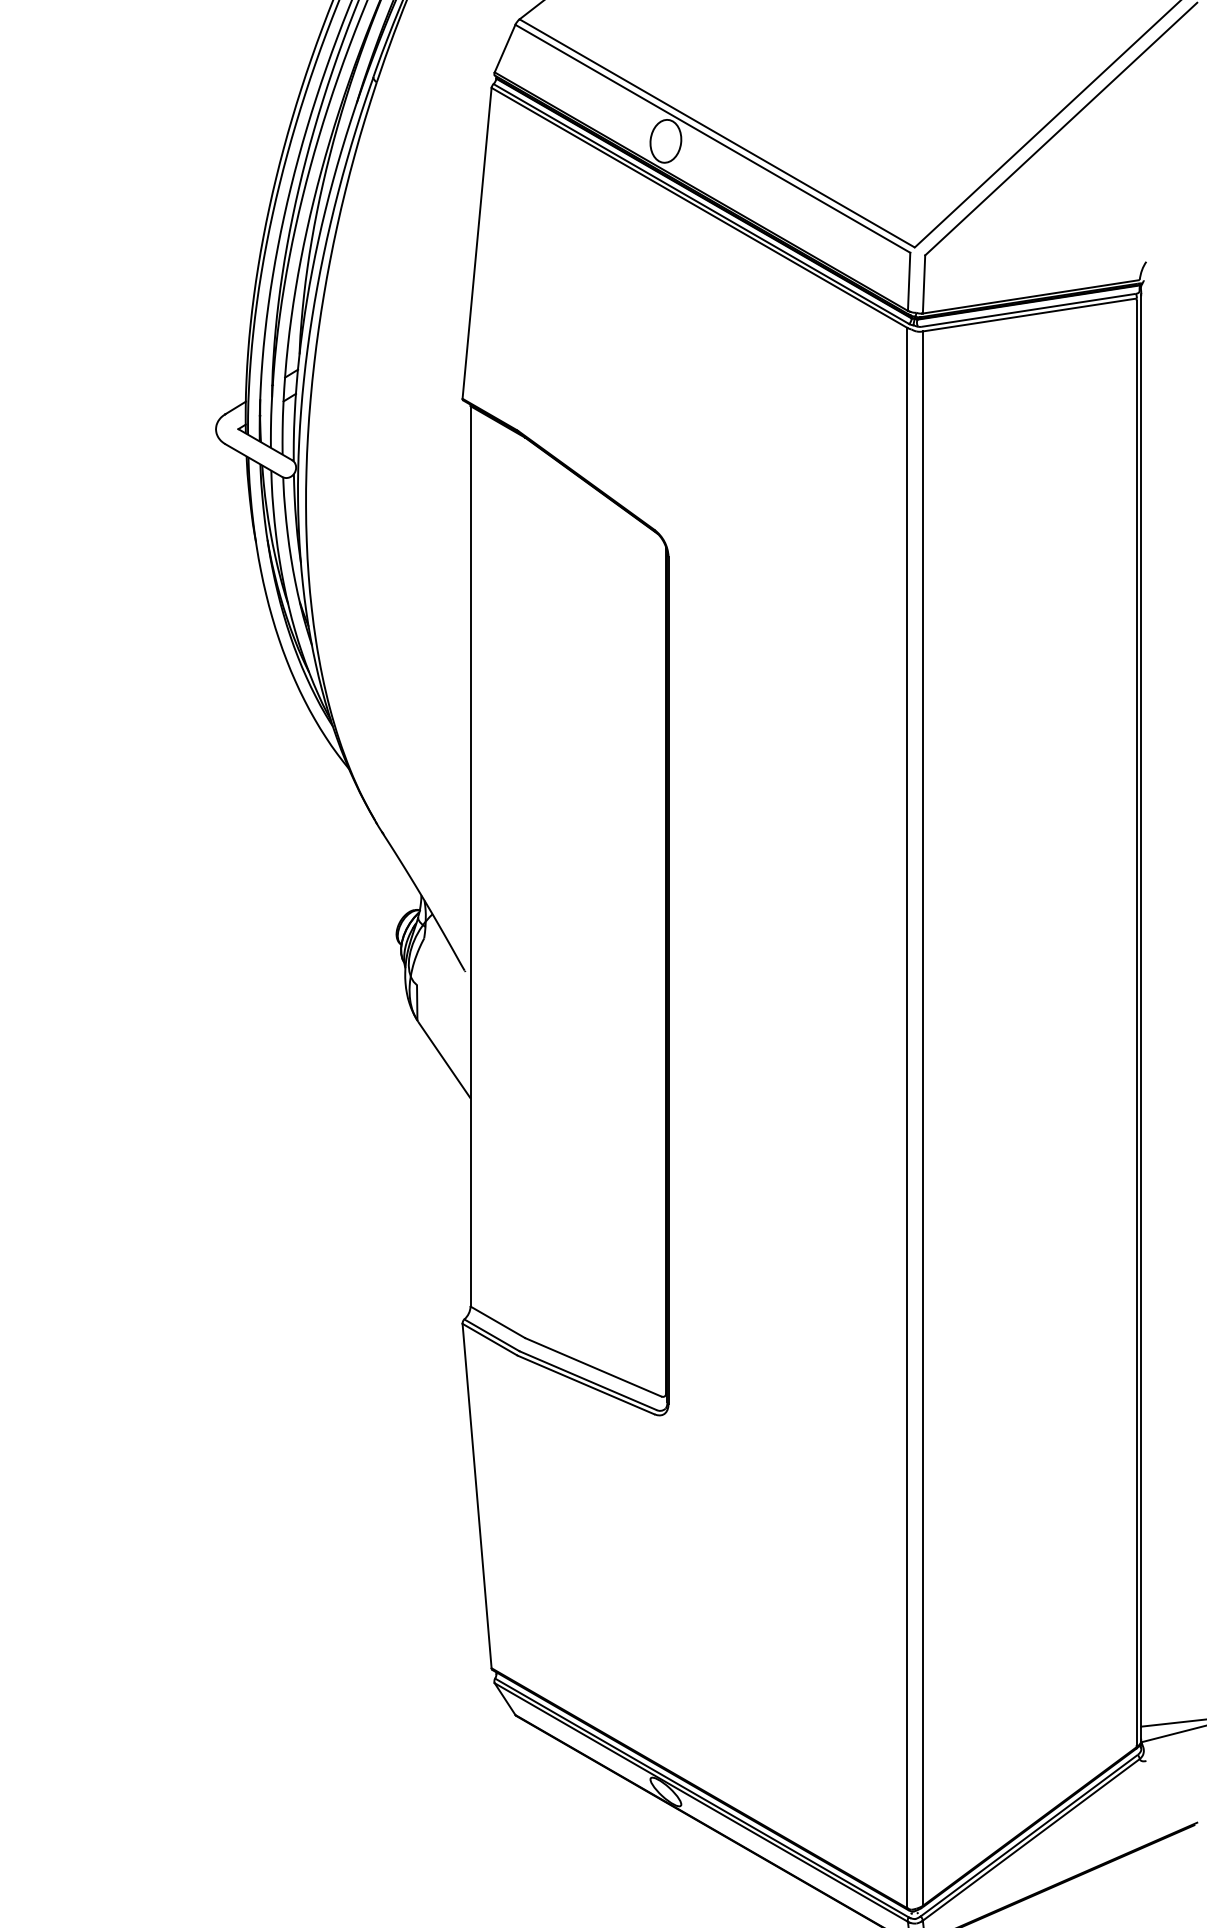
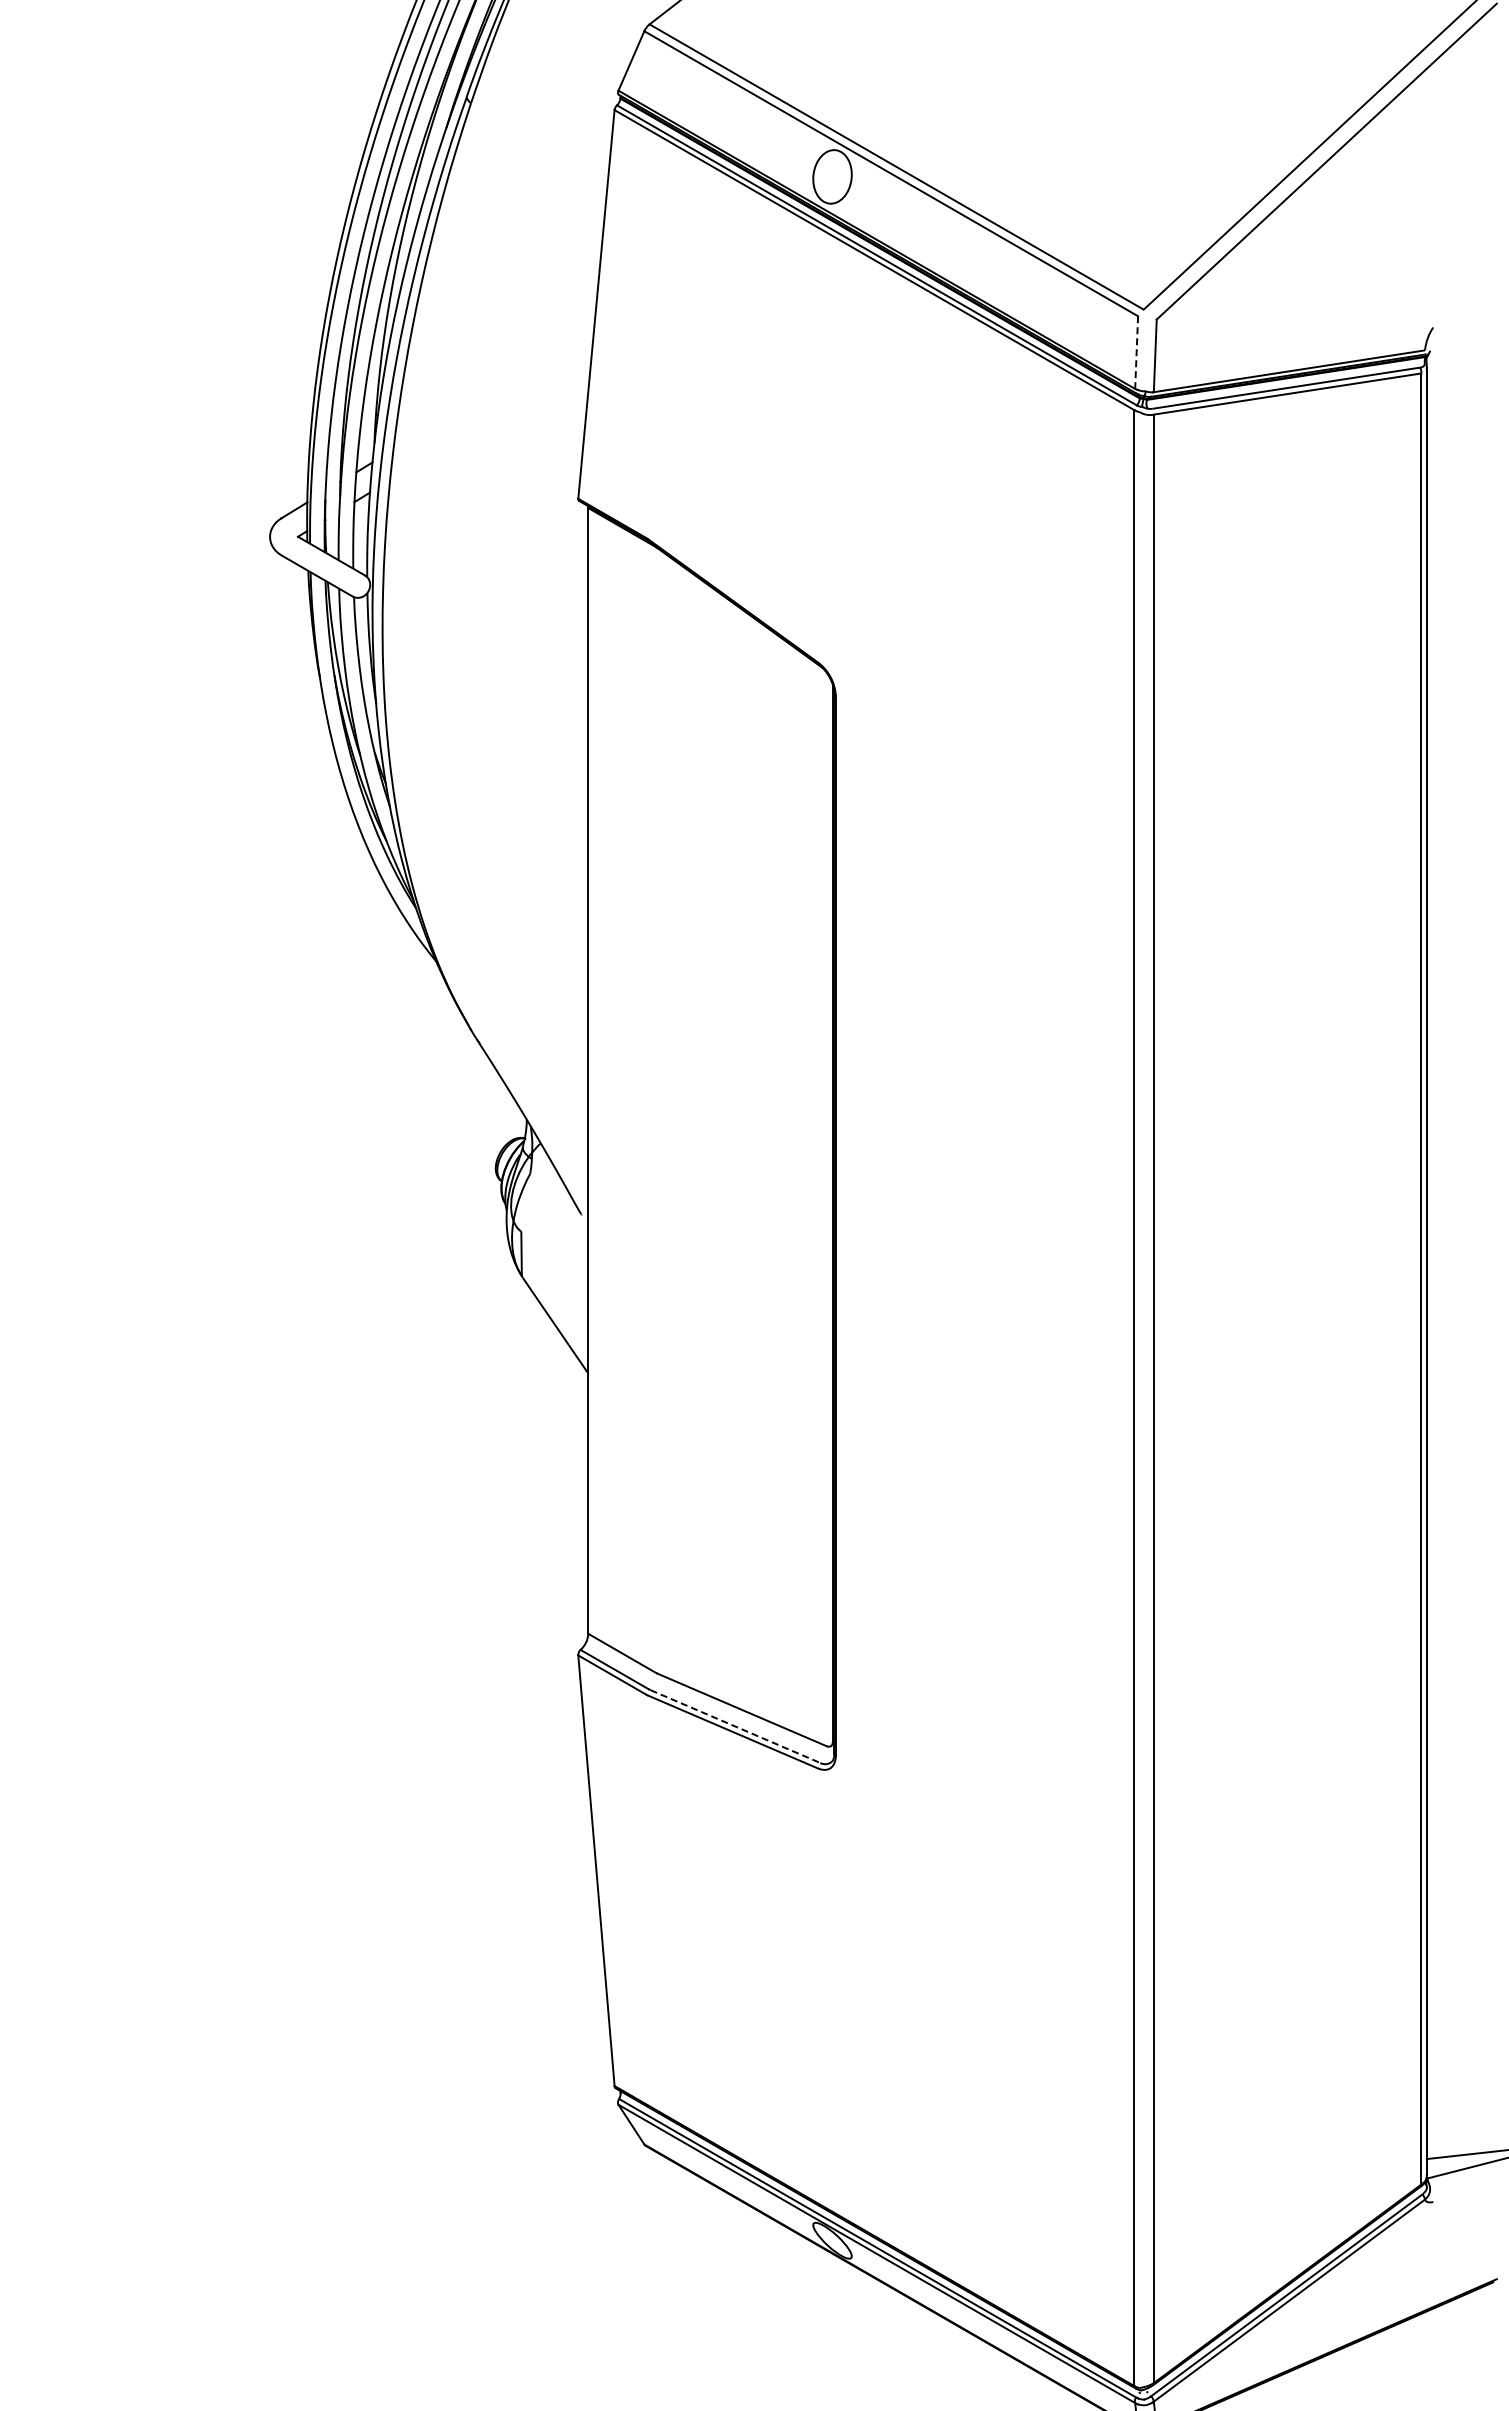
line: (909, 282) -> (1136, 353), solid -> dashed
line: (588, 1380) -> (735, 1726), solid -> dashed

